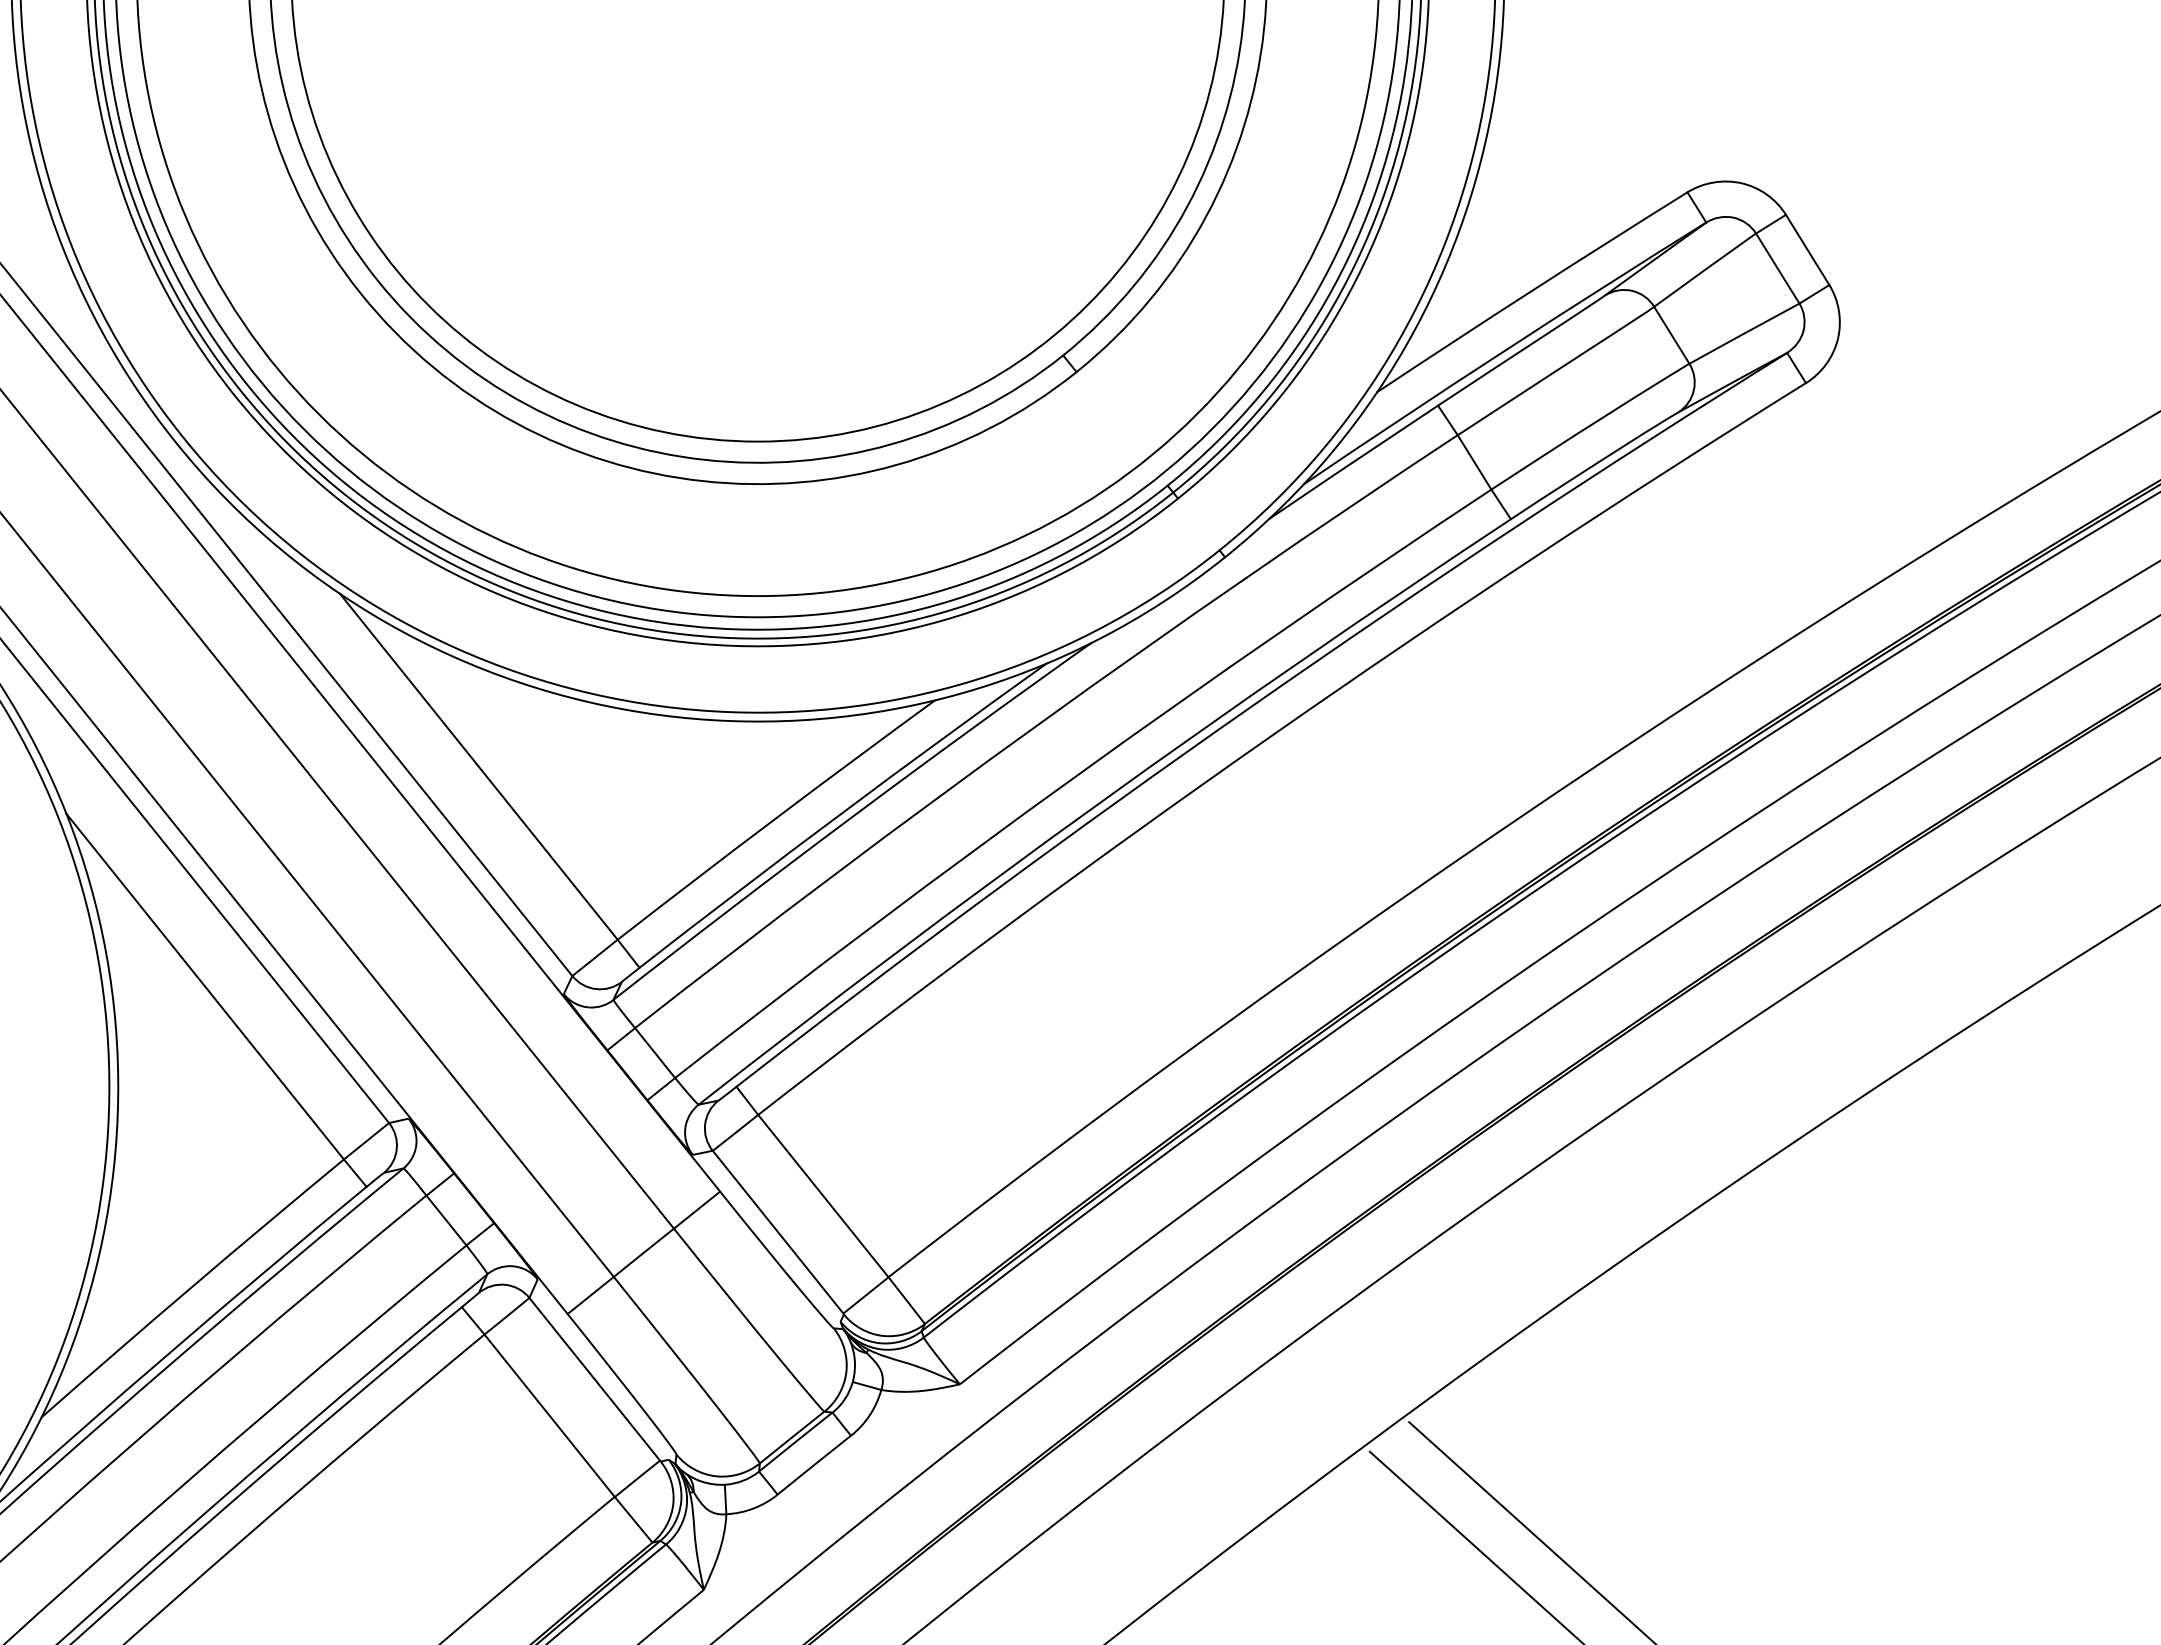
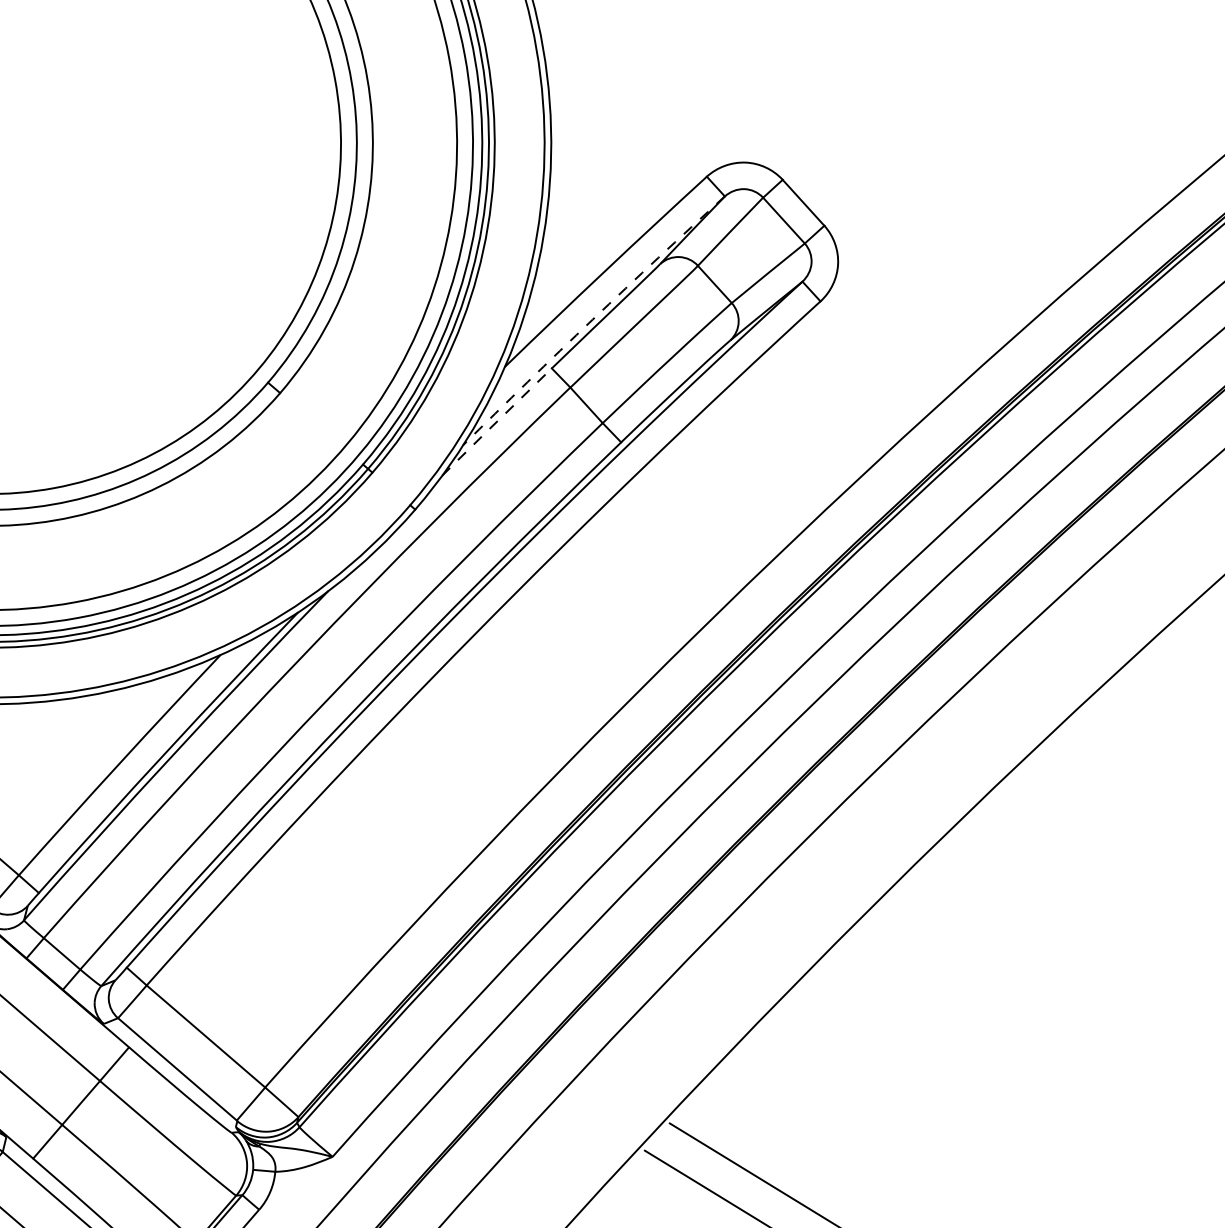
arc: (1503, 351) -> (592, 319), solid -> dashed
line: (1352, 462) -> (496, 422), solid -> dashed

